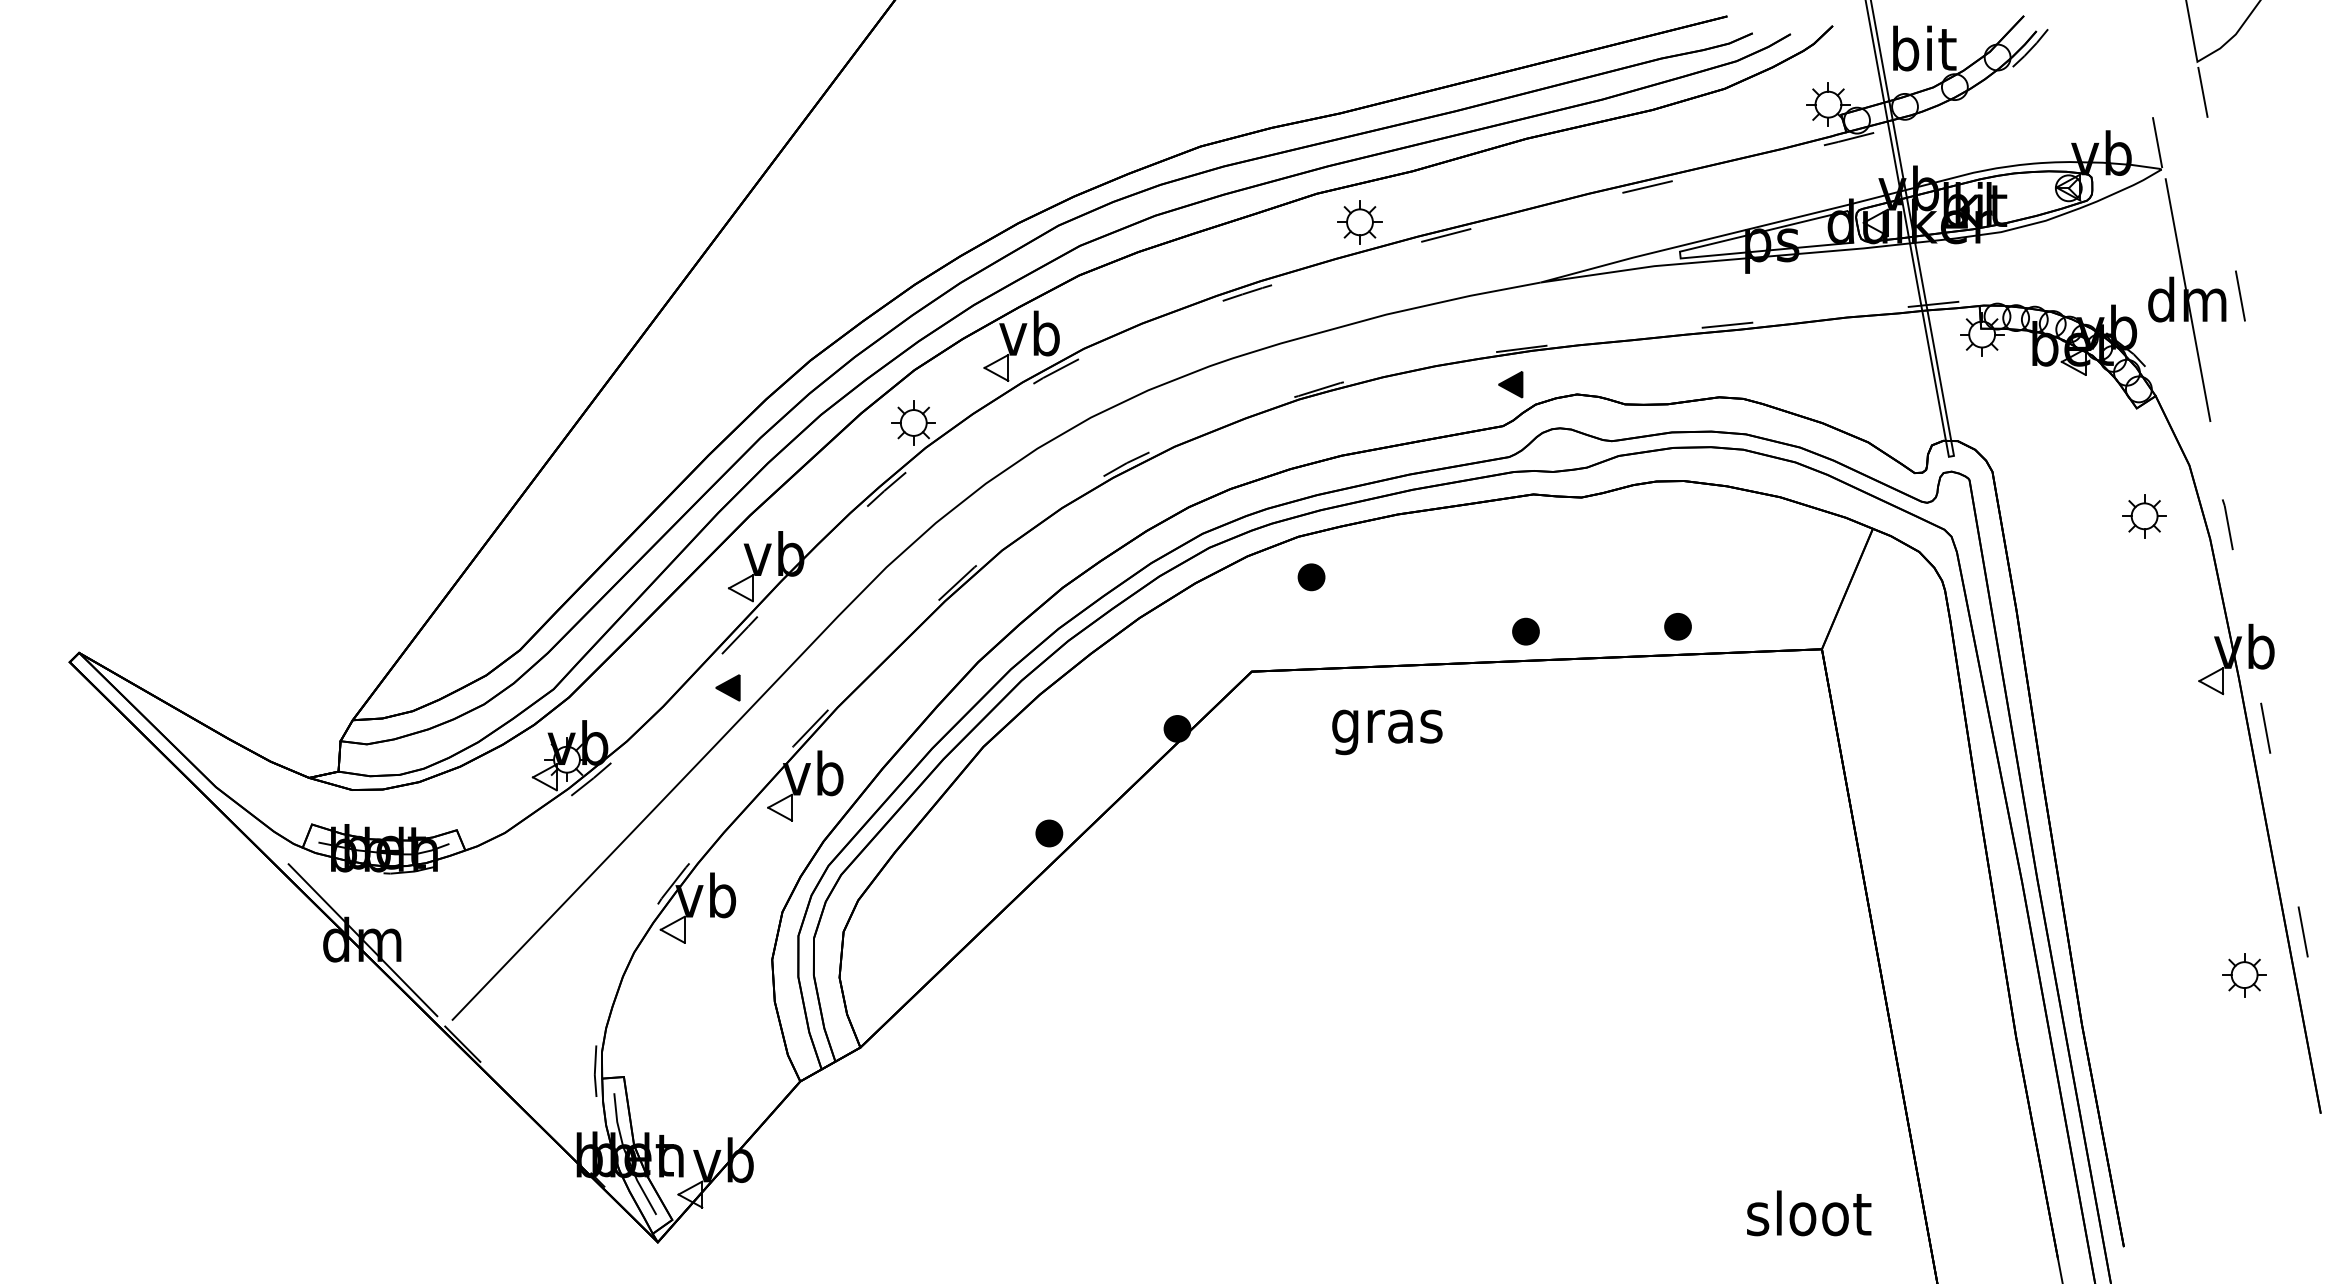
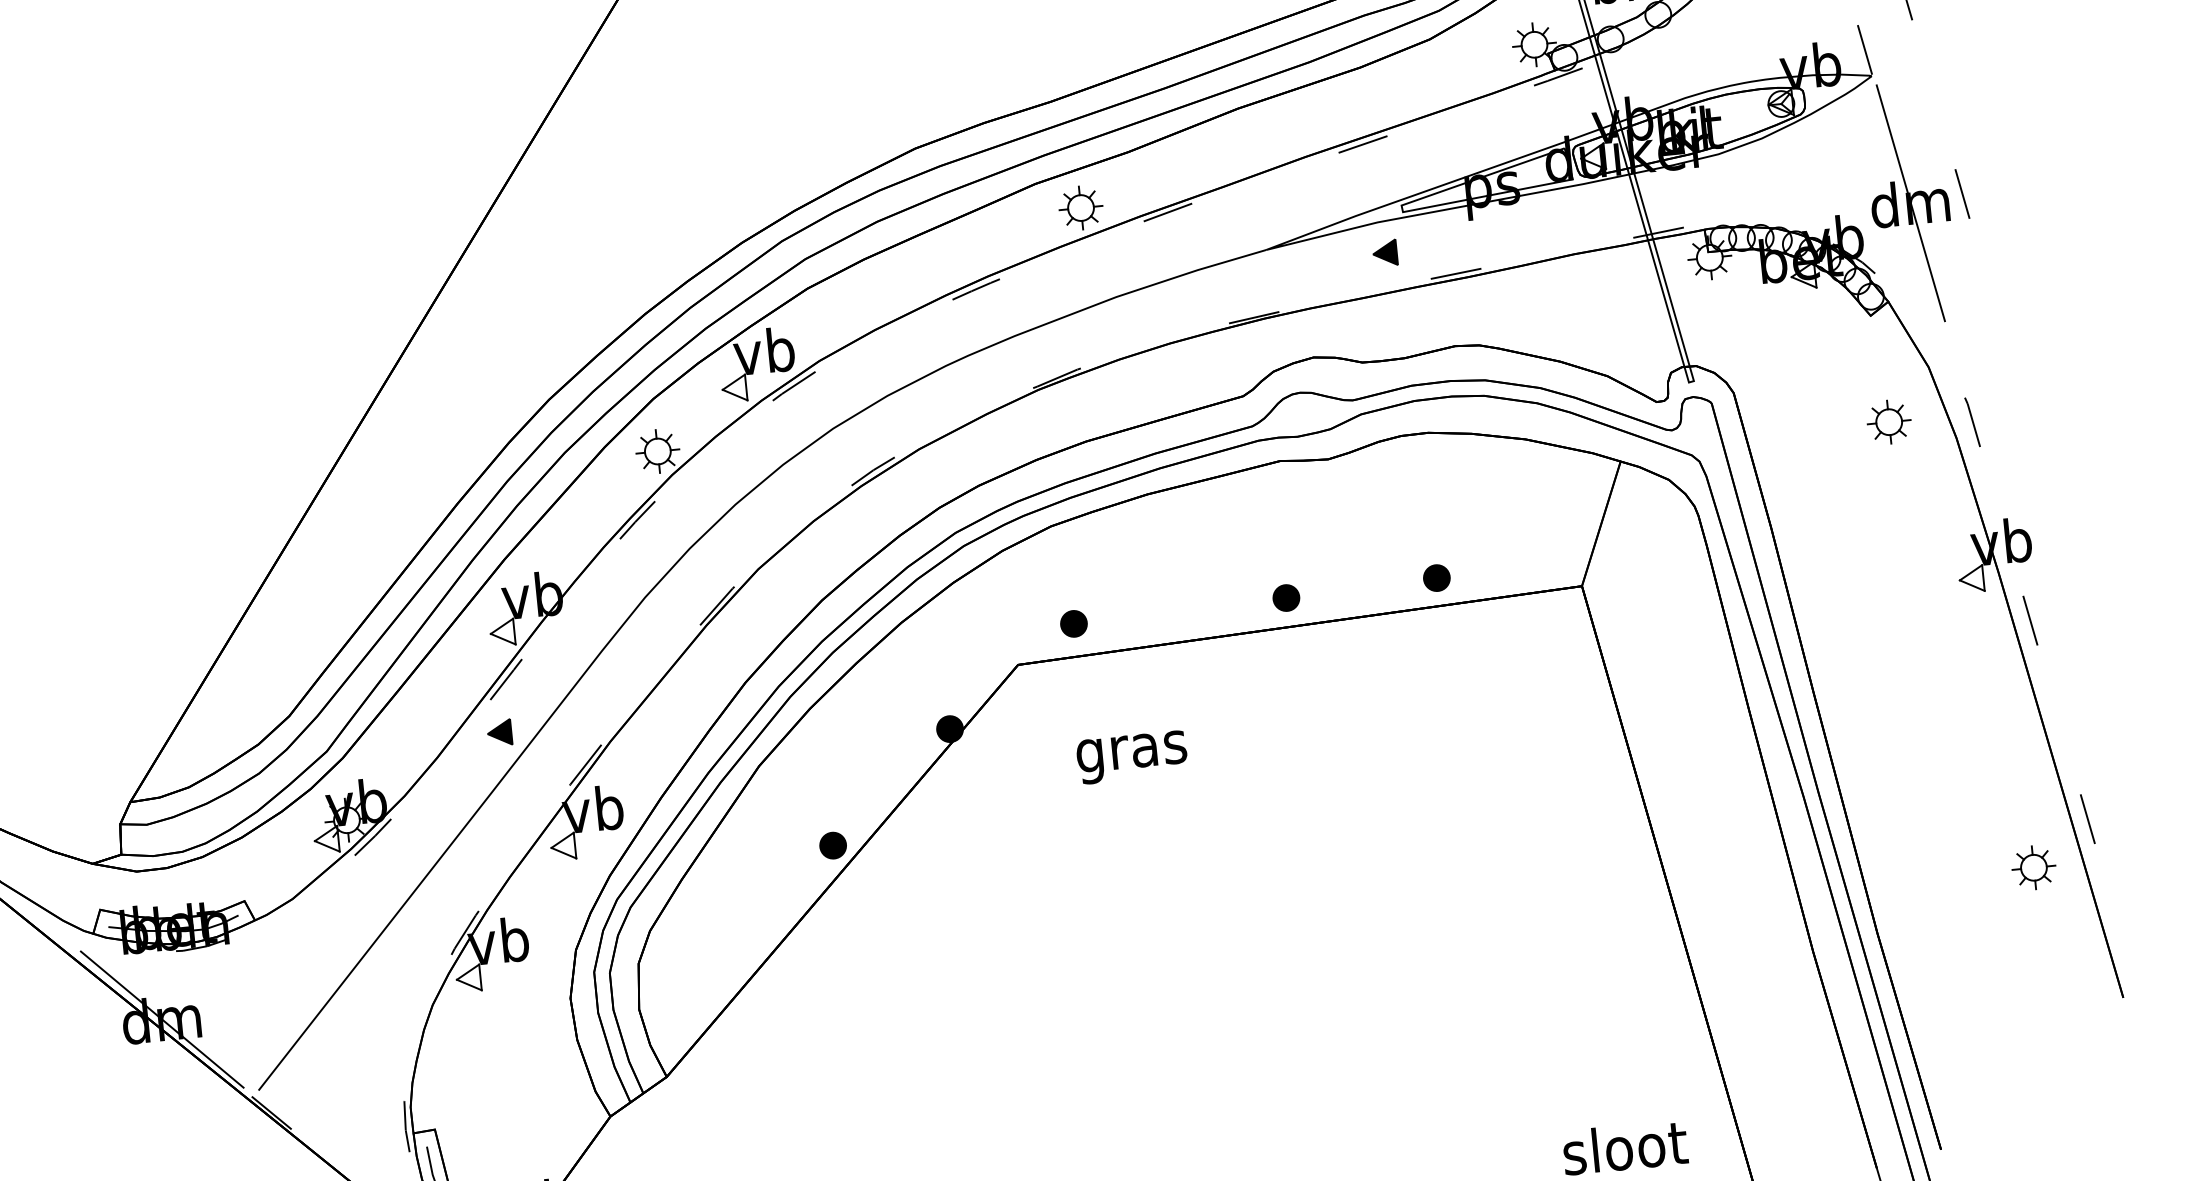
part: (1510, 384) -> (1384, 253), moved
part: (1311, 577) -> (1073, 624), moved
text: (1387, 732) -> (1132, 757), moved

